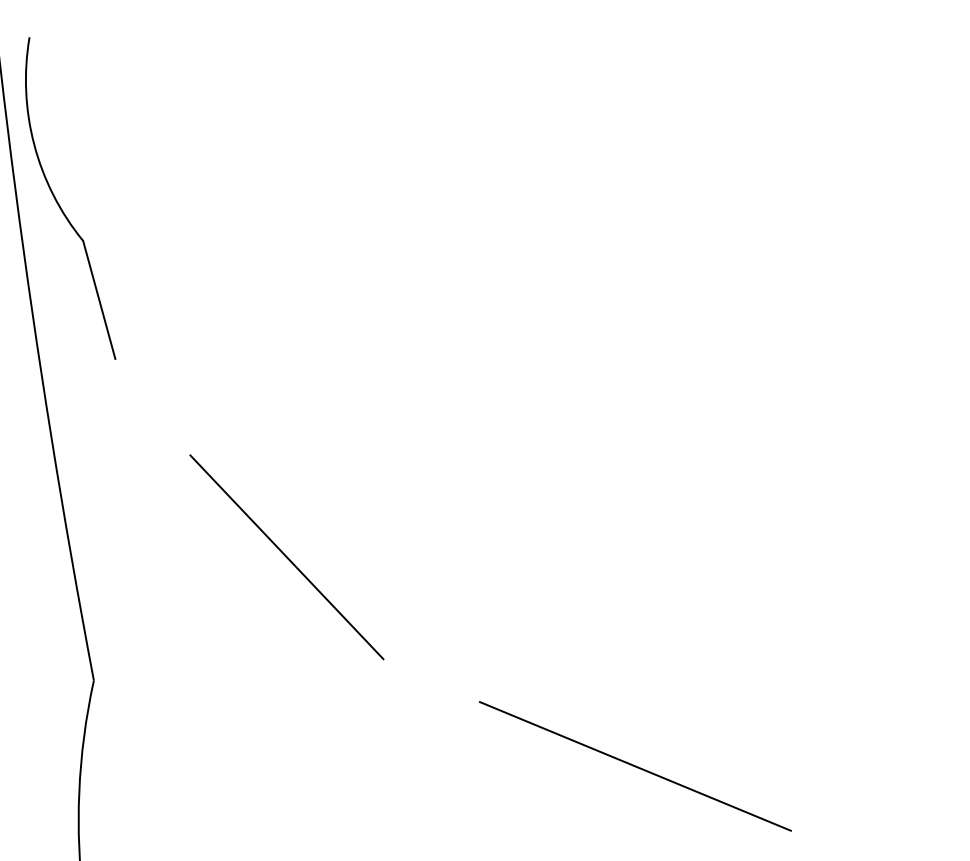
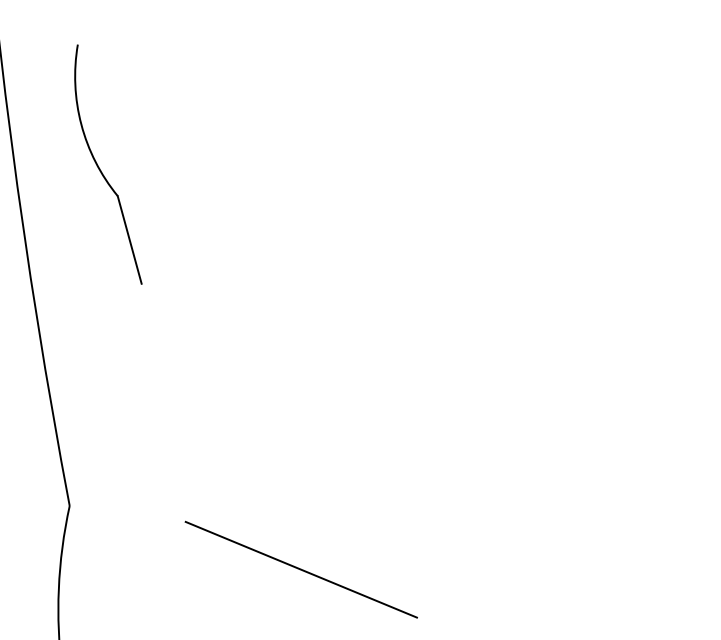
part: (60, 203) -> (100, 168), moved
line: (285, 557) -> (212, 414), removed
line: (634, 766) -> (300, 569), moved

